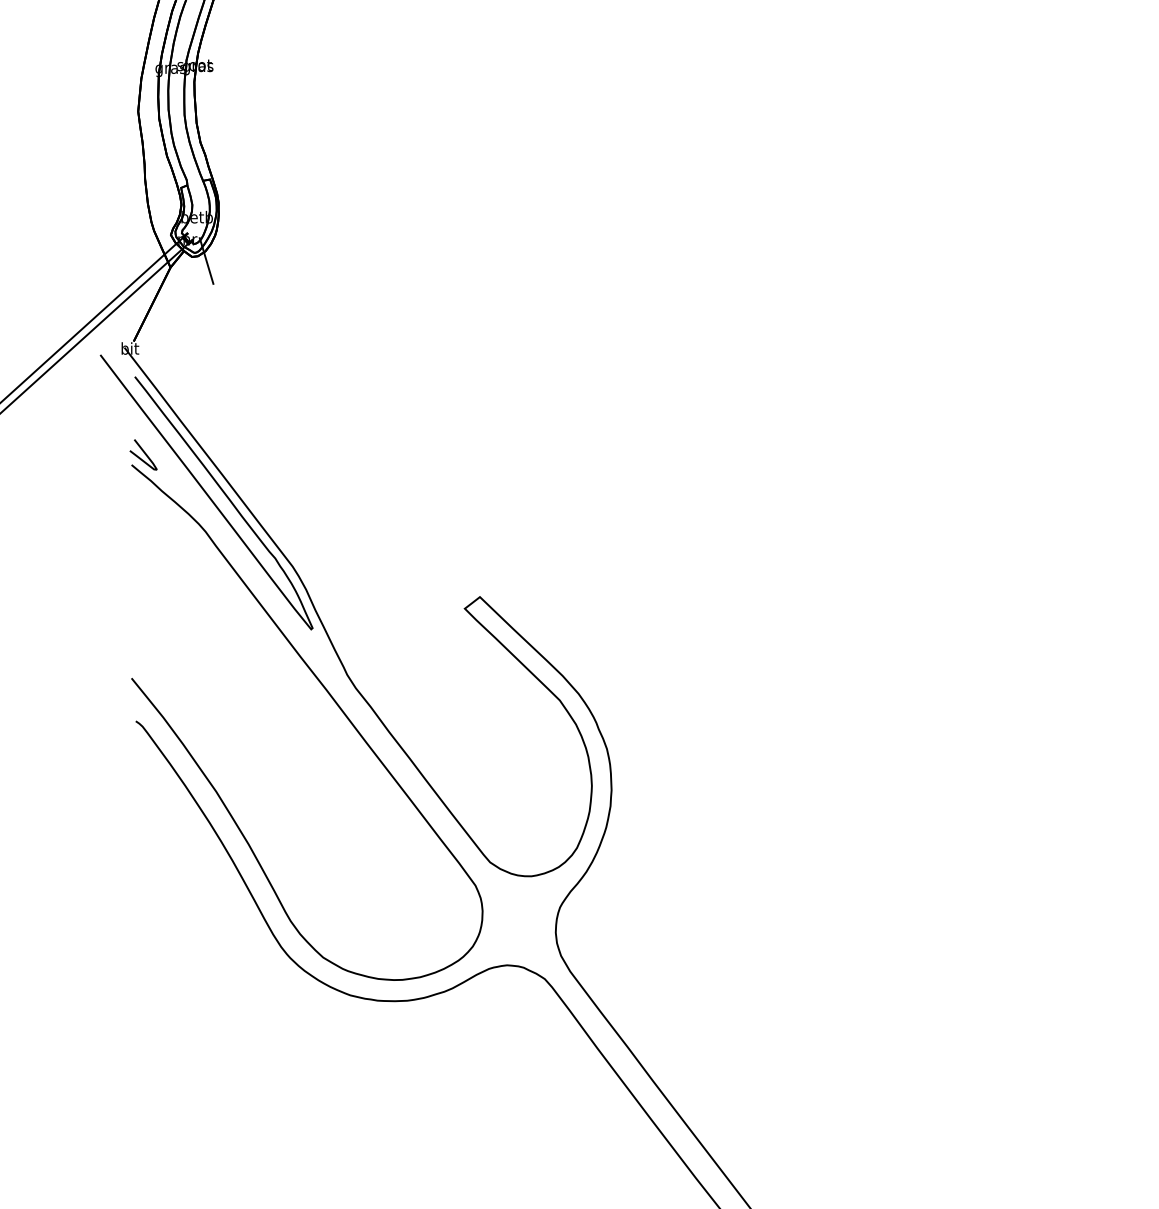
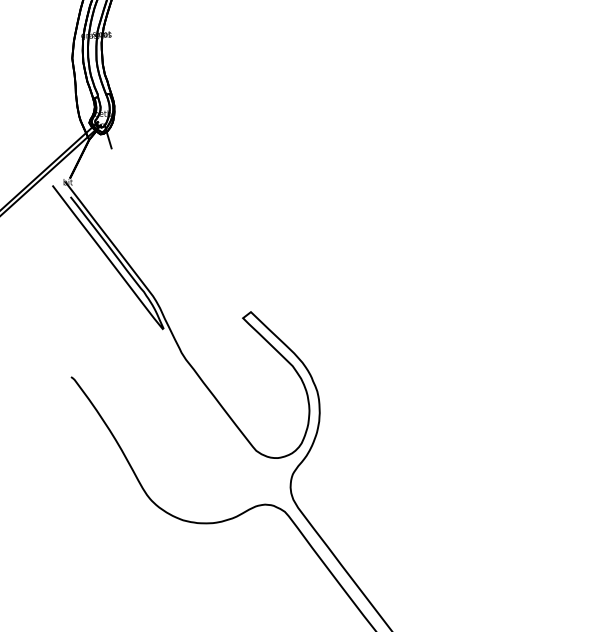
part: (326, 693) -> (170, 362), removed

